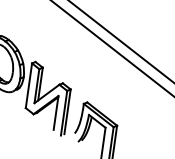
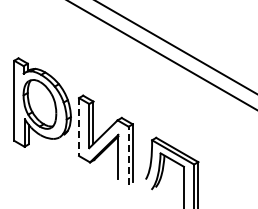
line: (29, 86) -> (79, 127), solid -> dashed
line: (64, 113) -> (128, 155), solid -> dashed

